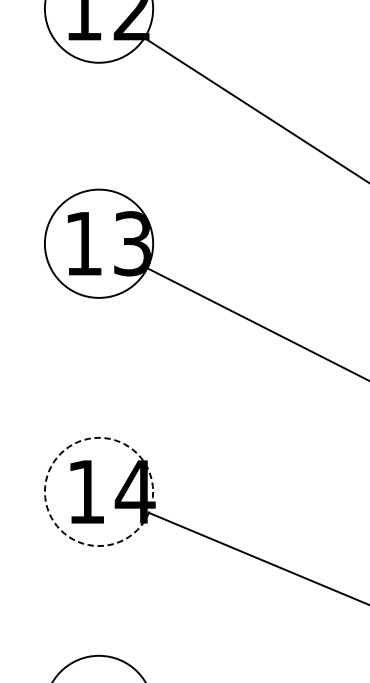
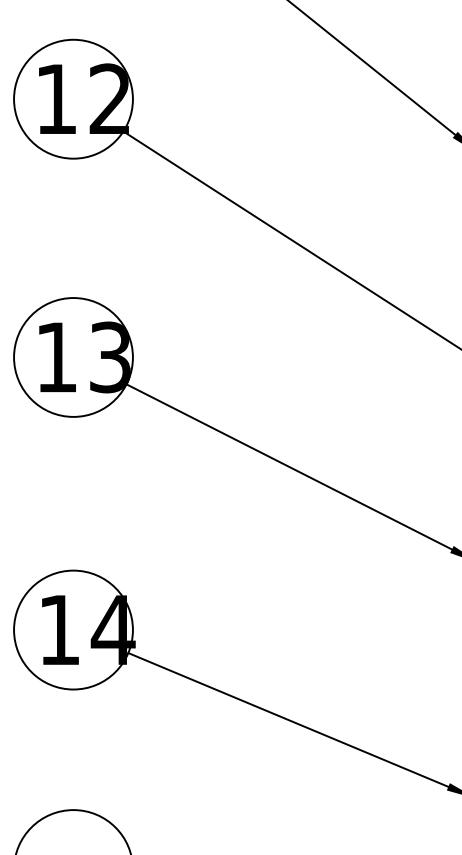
circle: (99, 491) -> (73, 629), dashed -> solid

